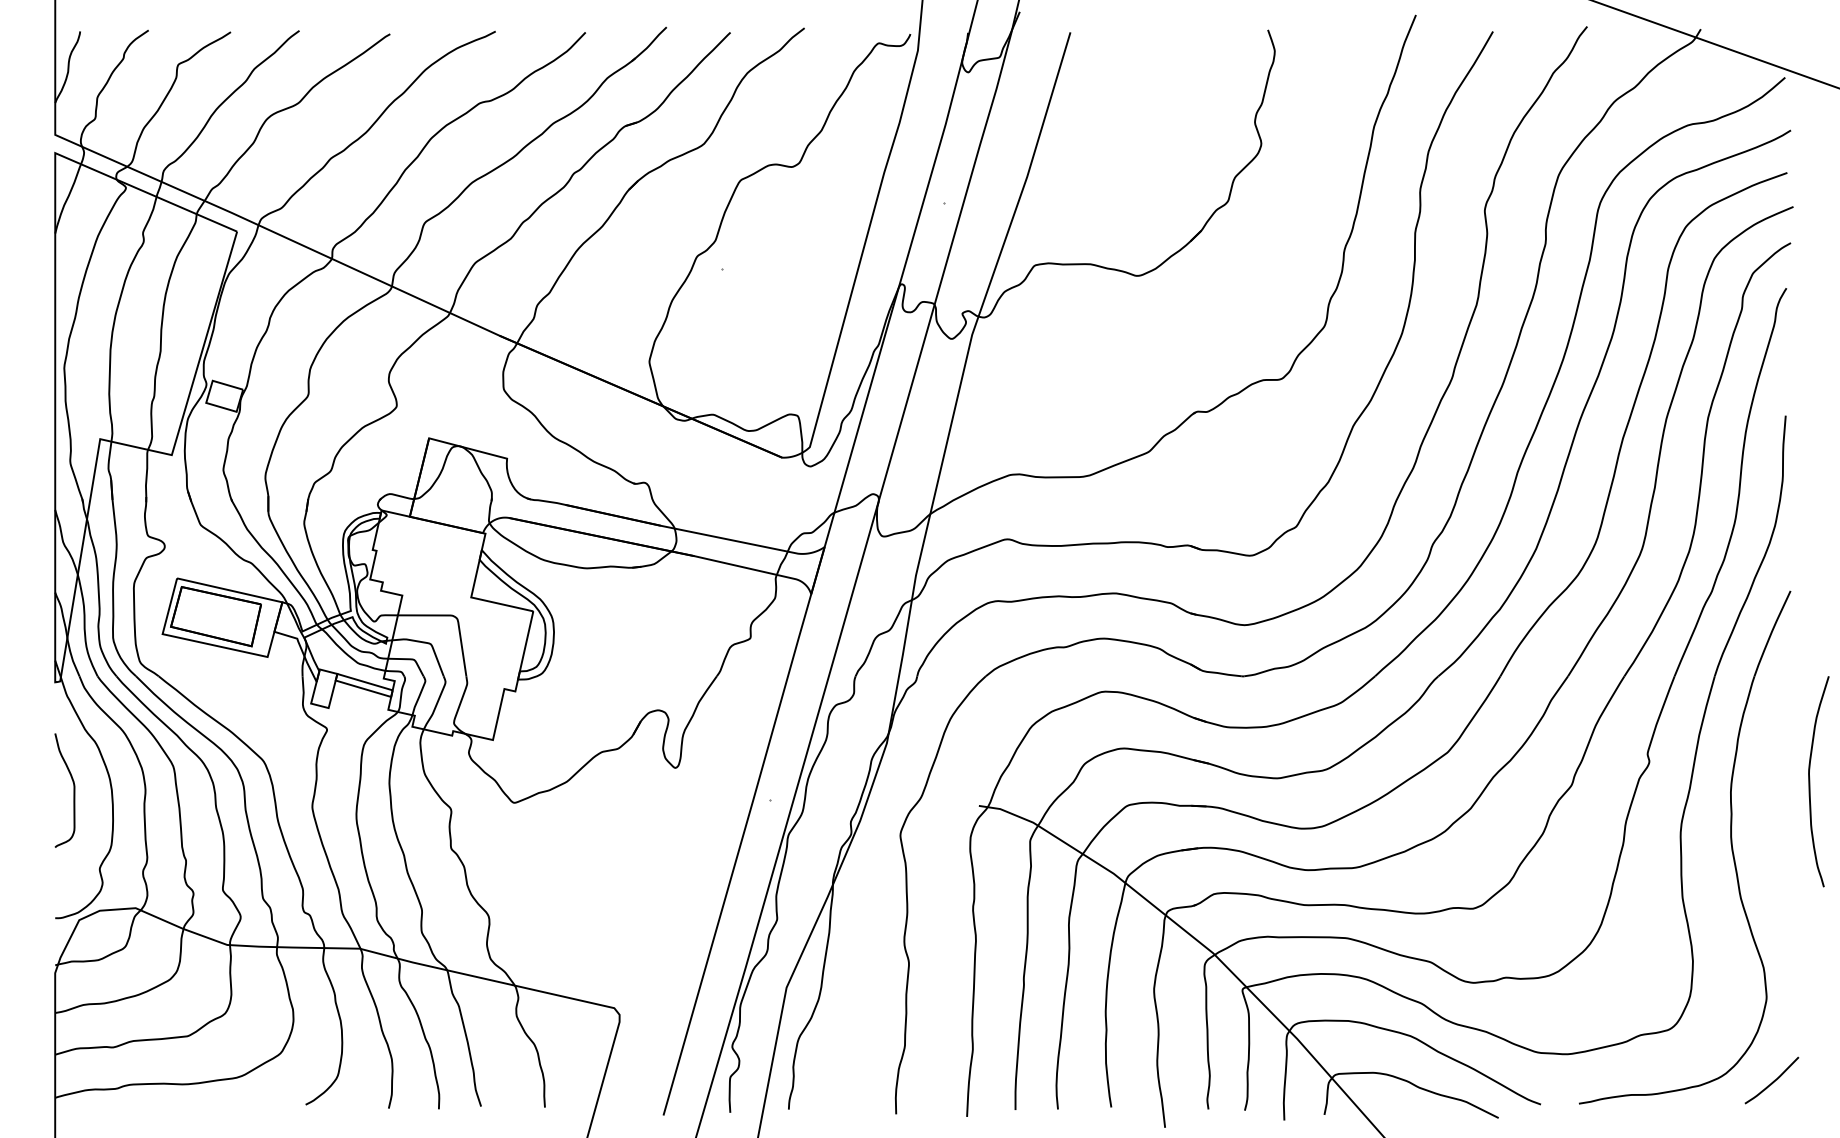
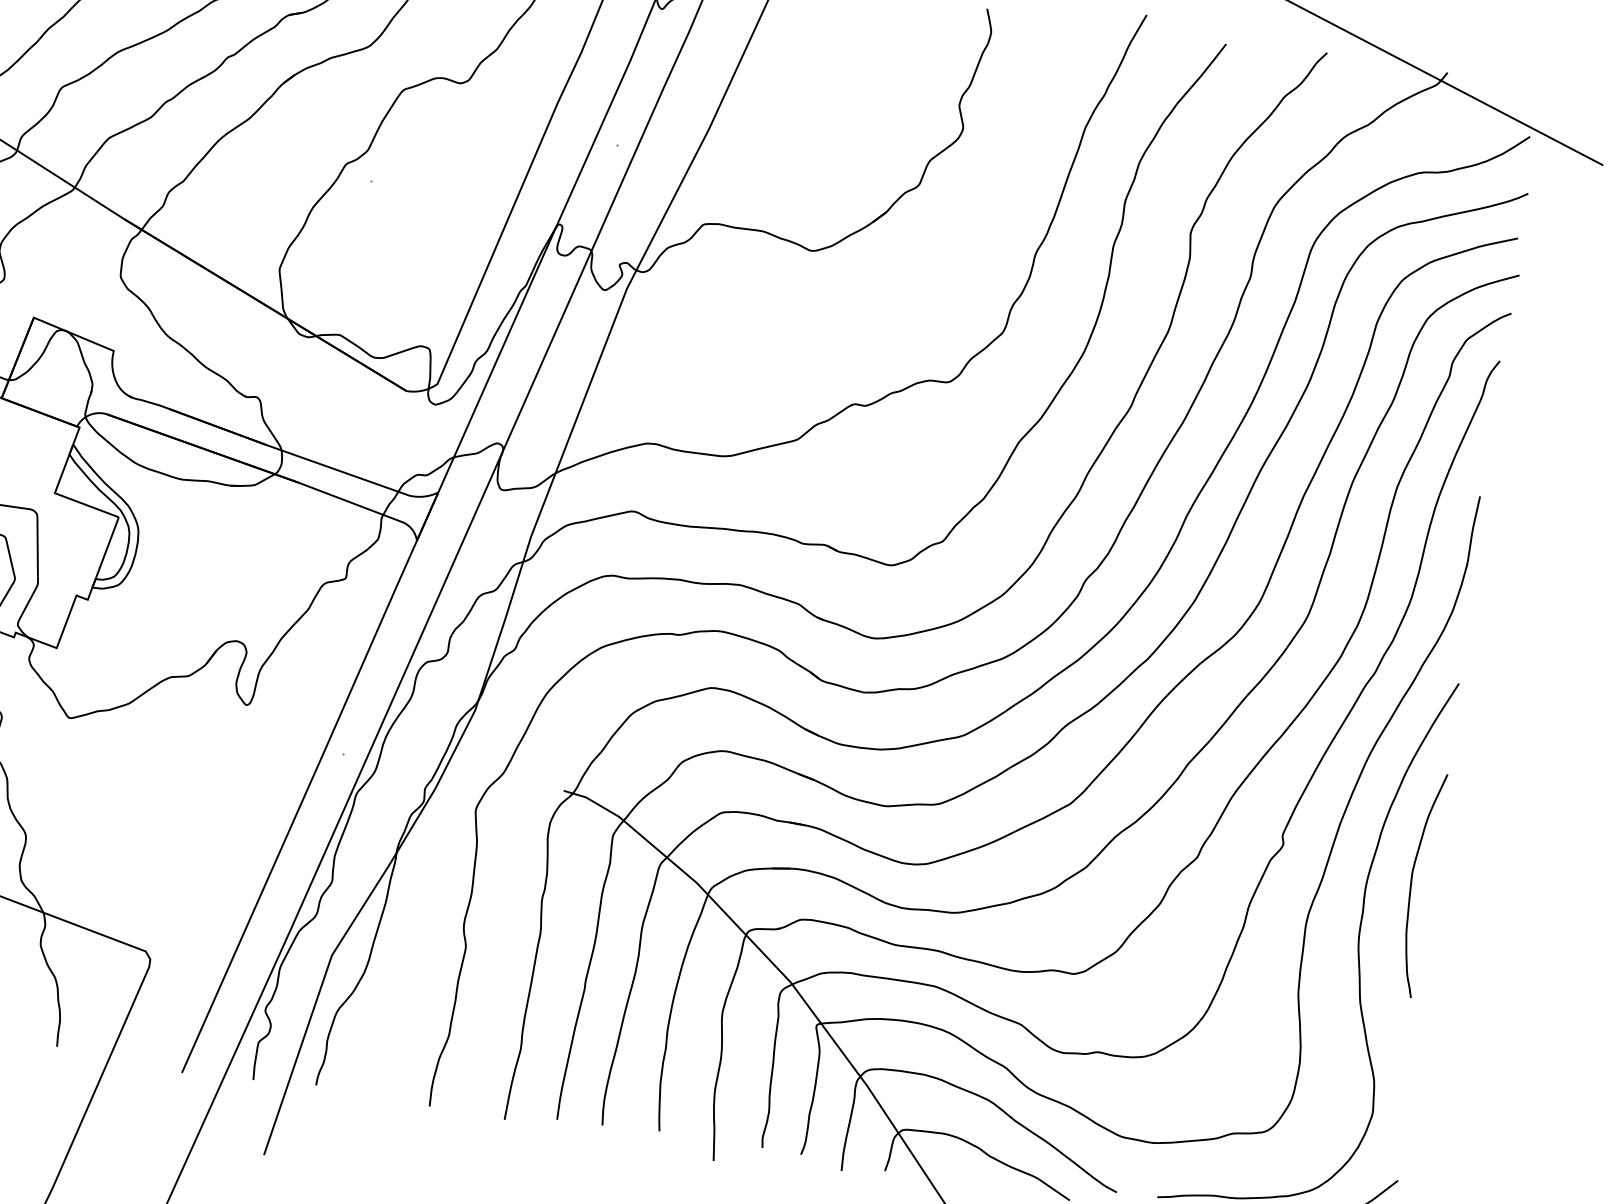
curve: (1810, 781) -> (1412, 883), moved

